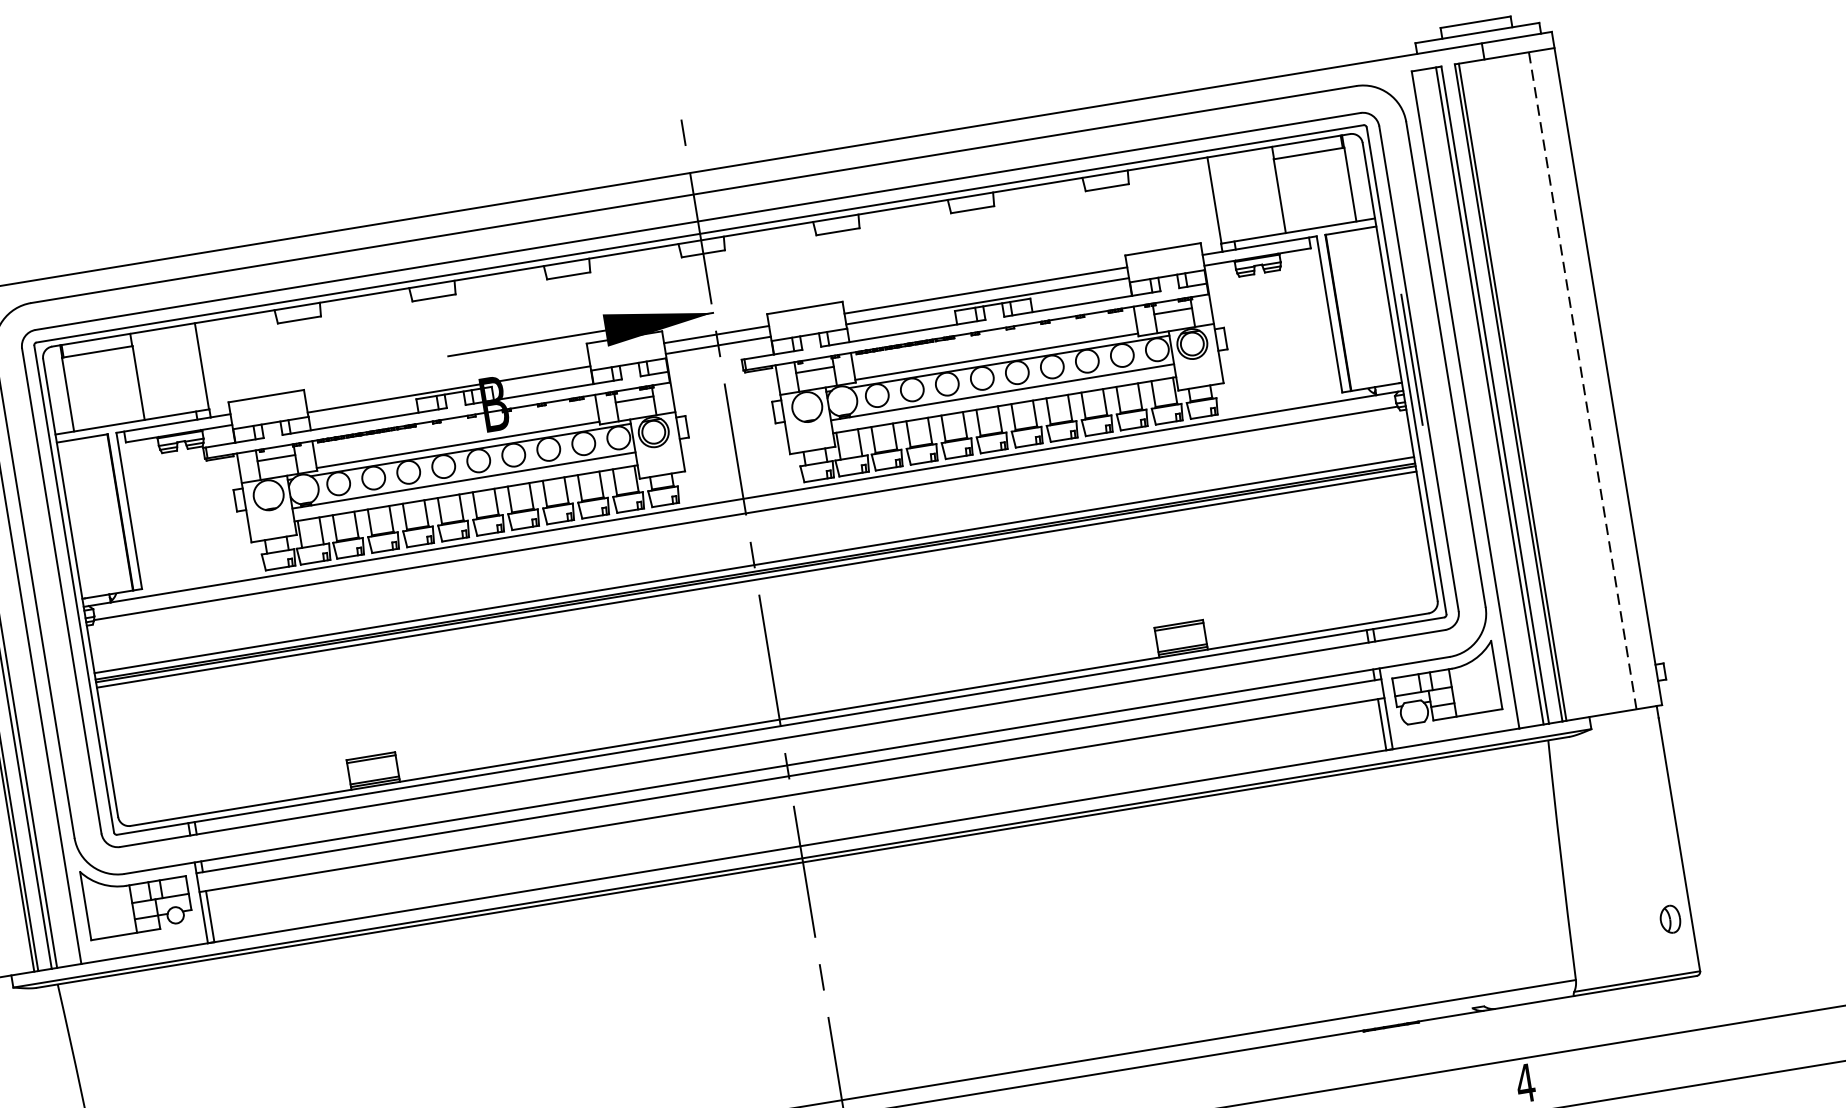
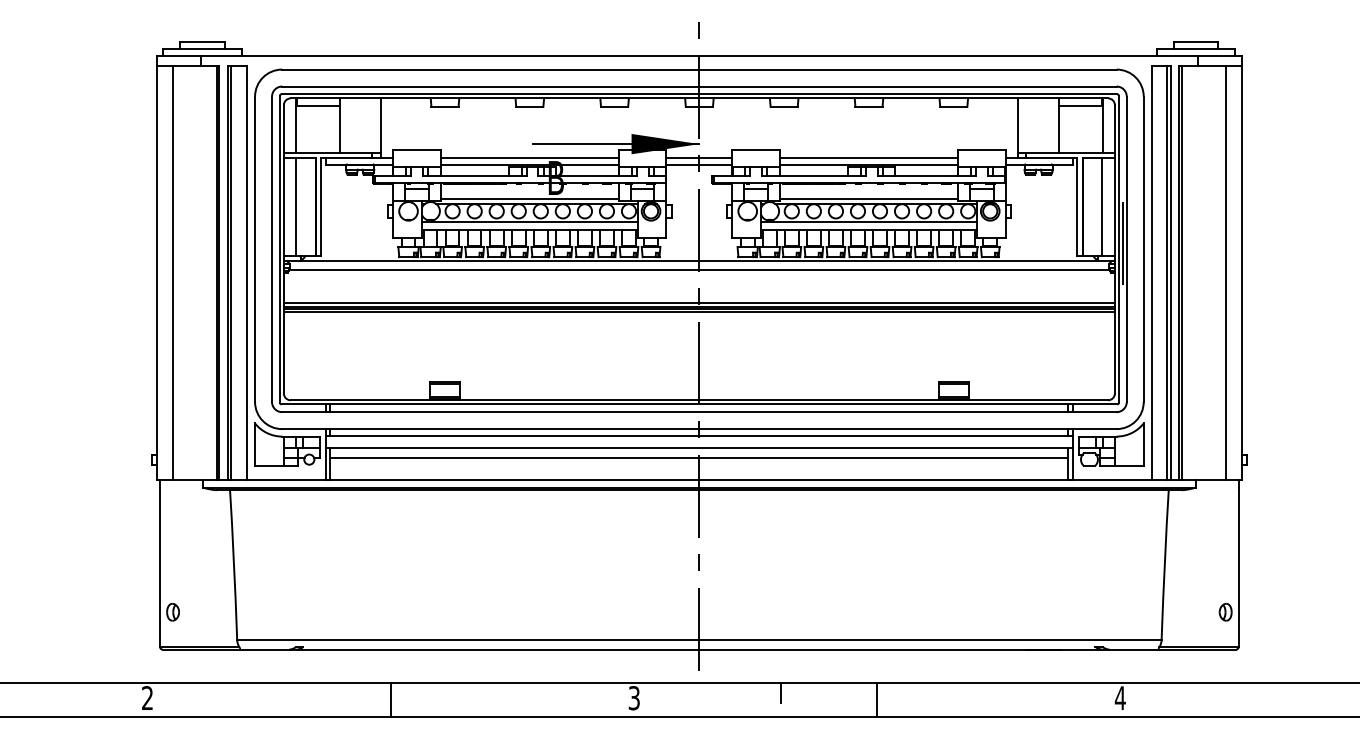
line: (1369, 307) -> (1102, 206), added
line: (446, 378) -> (529, 157), added
line: (1582, 381) -> (1225, 273), dashed -> solid
line: (89, 516) -> (296, 206), added
line: (794, 810) -> (699, 457), added

